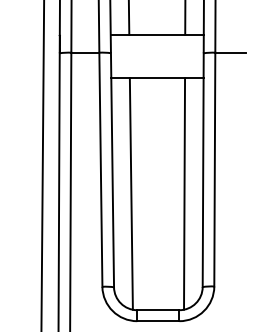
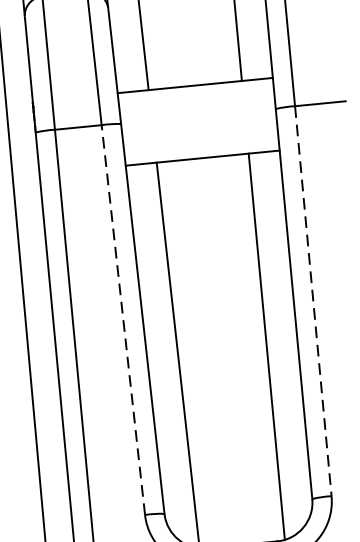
line: (100, 169) -> (122, 319), solid -> dashed
line: (214, 169) -> (312, 301), solid -> dashed

